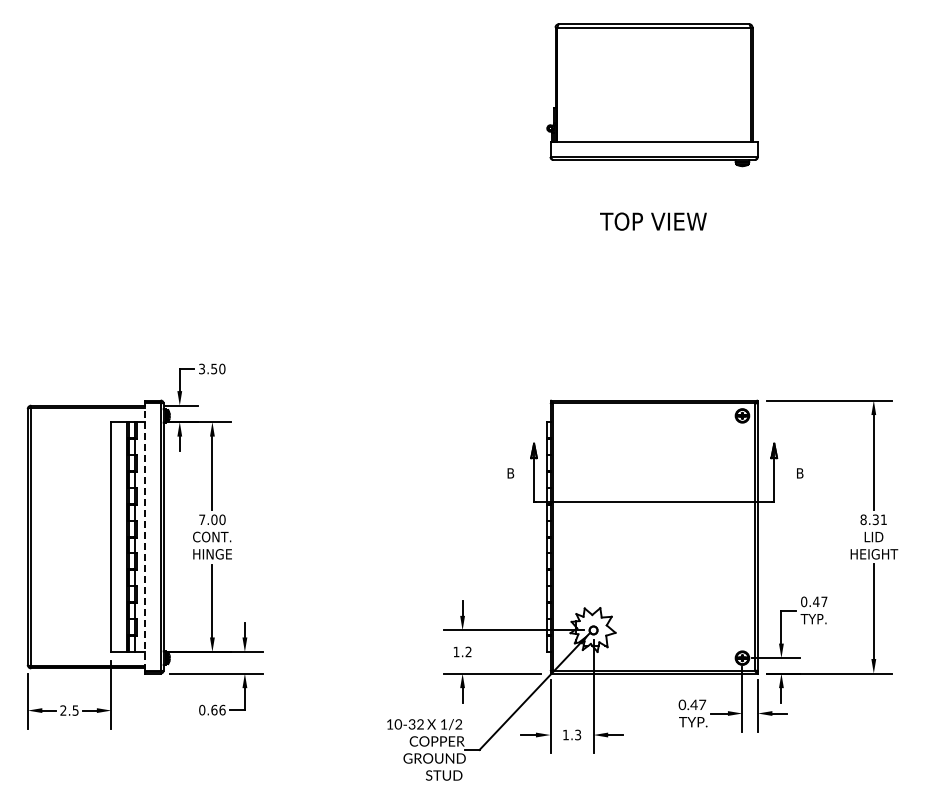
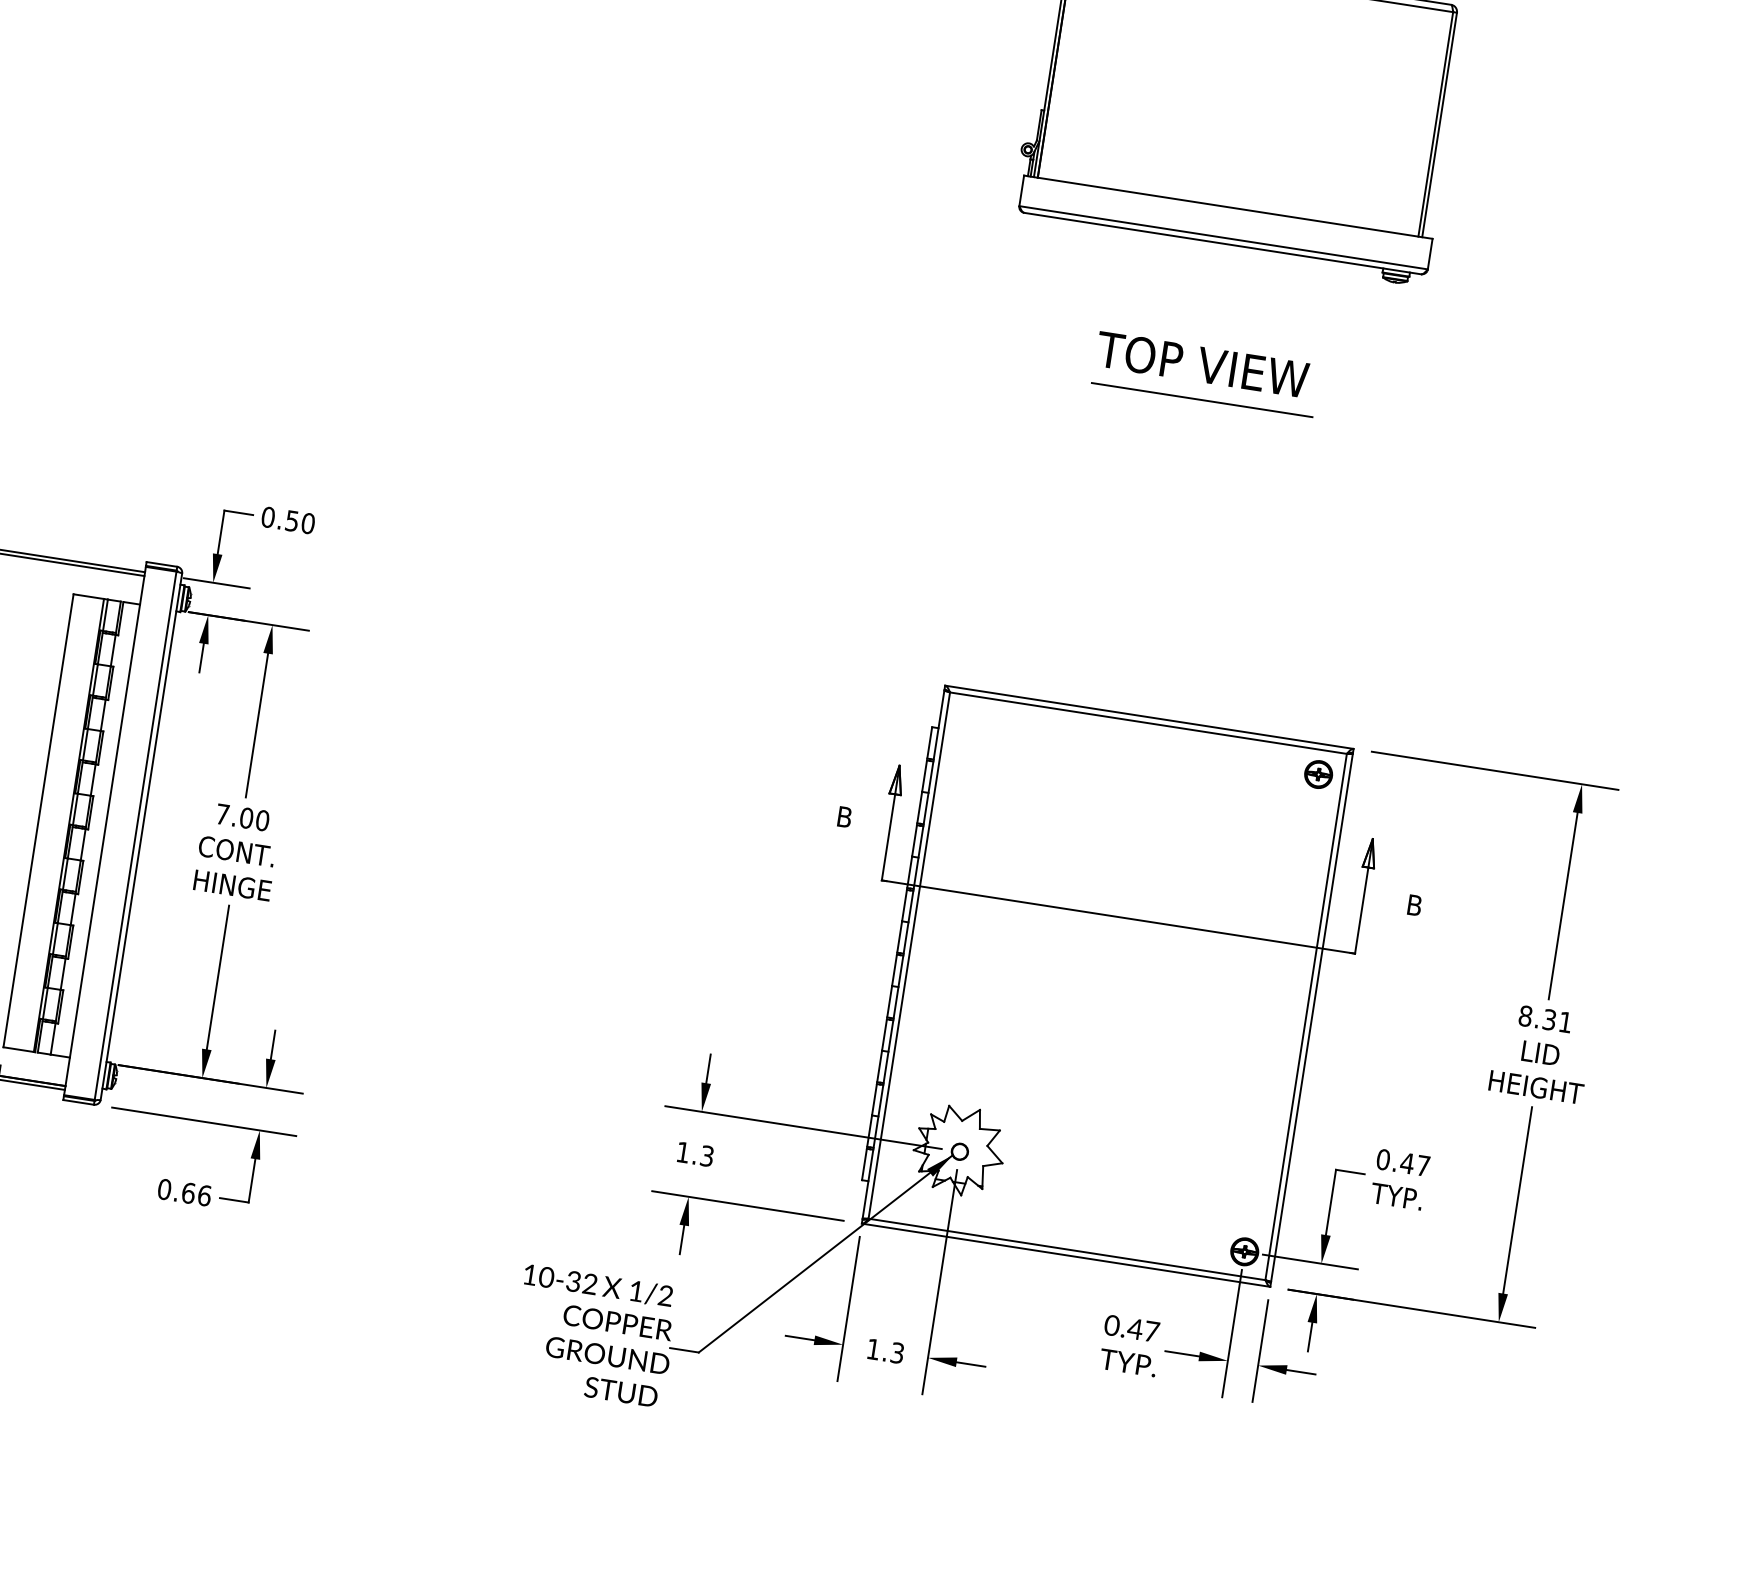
line: (655, 239) -> (1201, 400), added
text: (201, 368) -> (267, 516), 3.50 -> 0.50
line: (145, 536) -> (105, 830), dashed -> solid
text: (468, 652) -> (706, 1157), 1.2 -> 1.3

